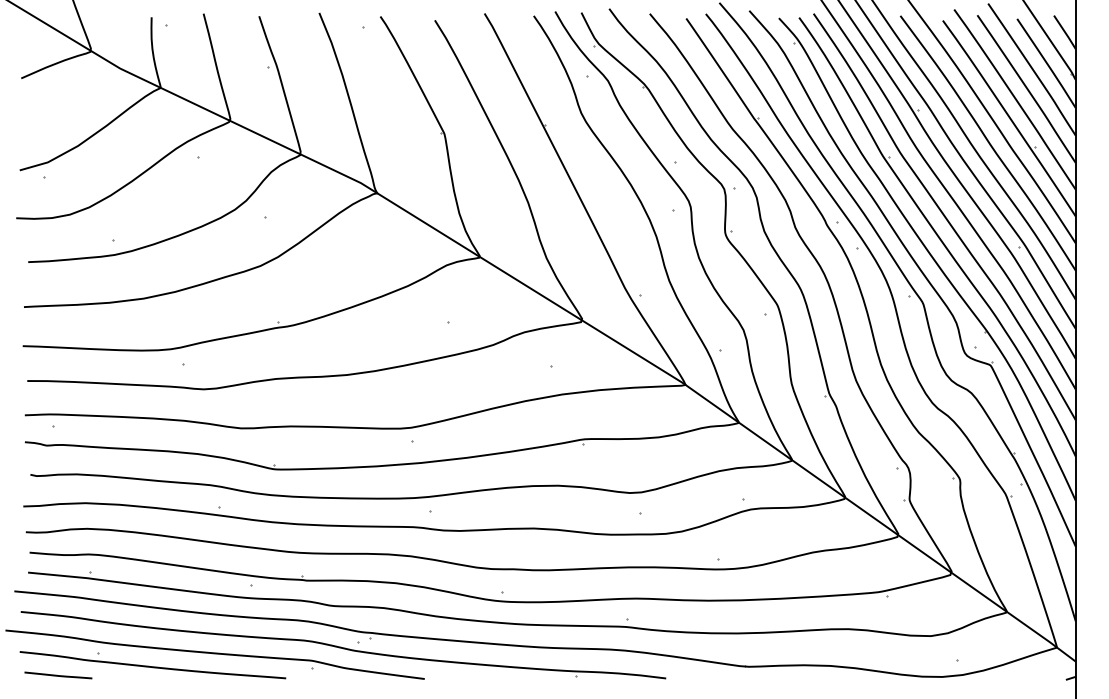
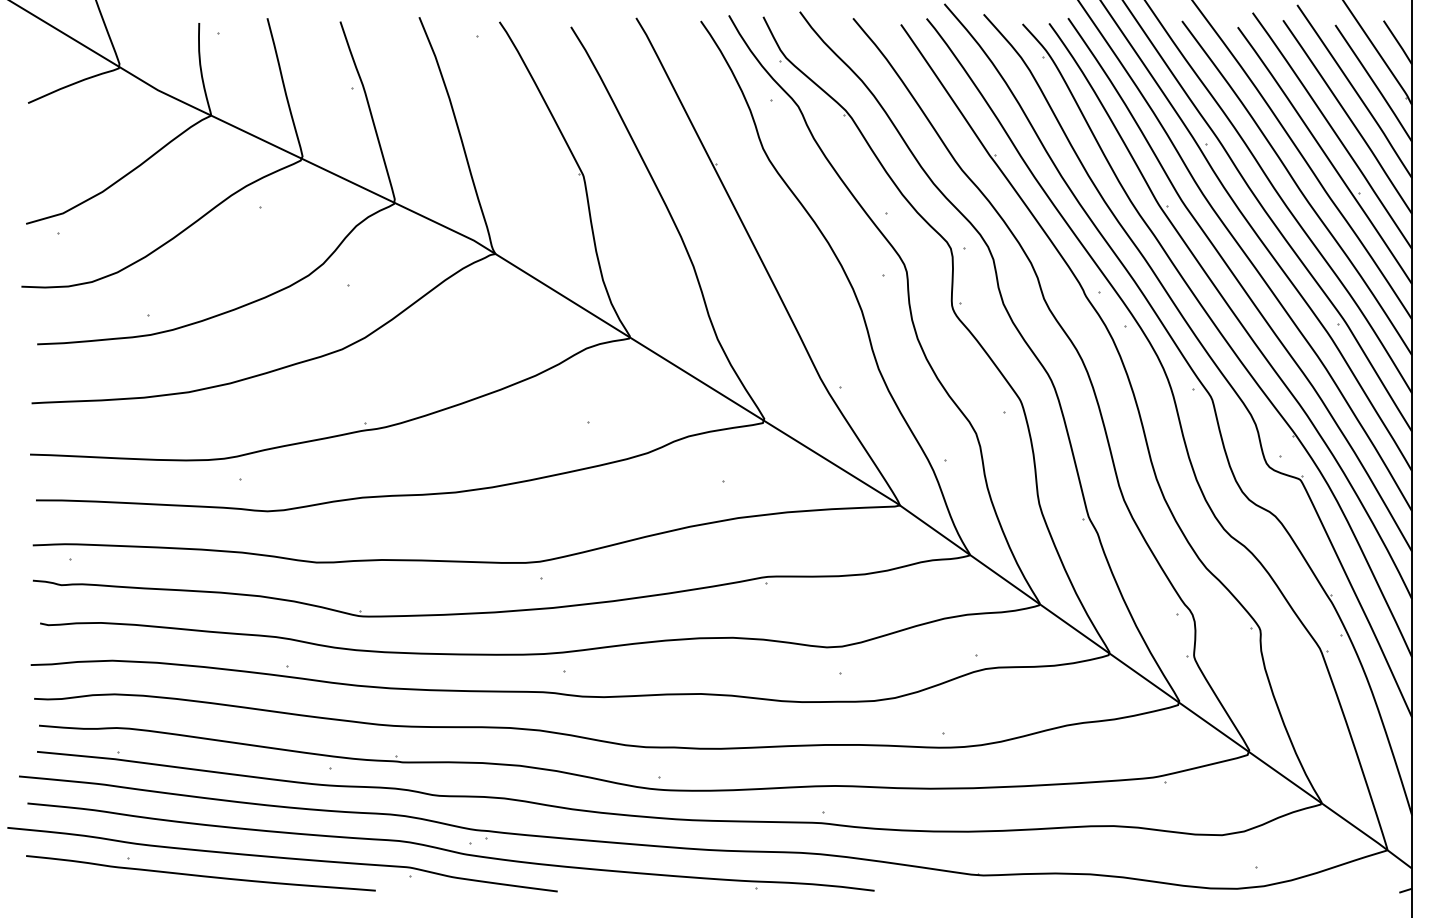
line: (58, 675) -> (76, 886), removed

